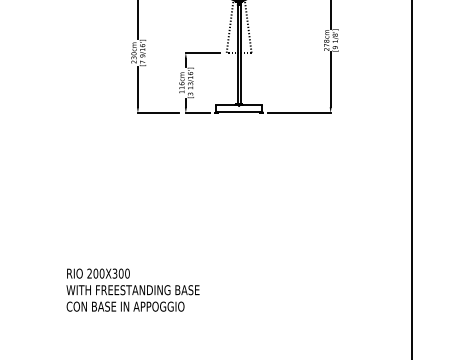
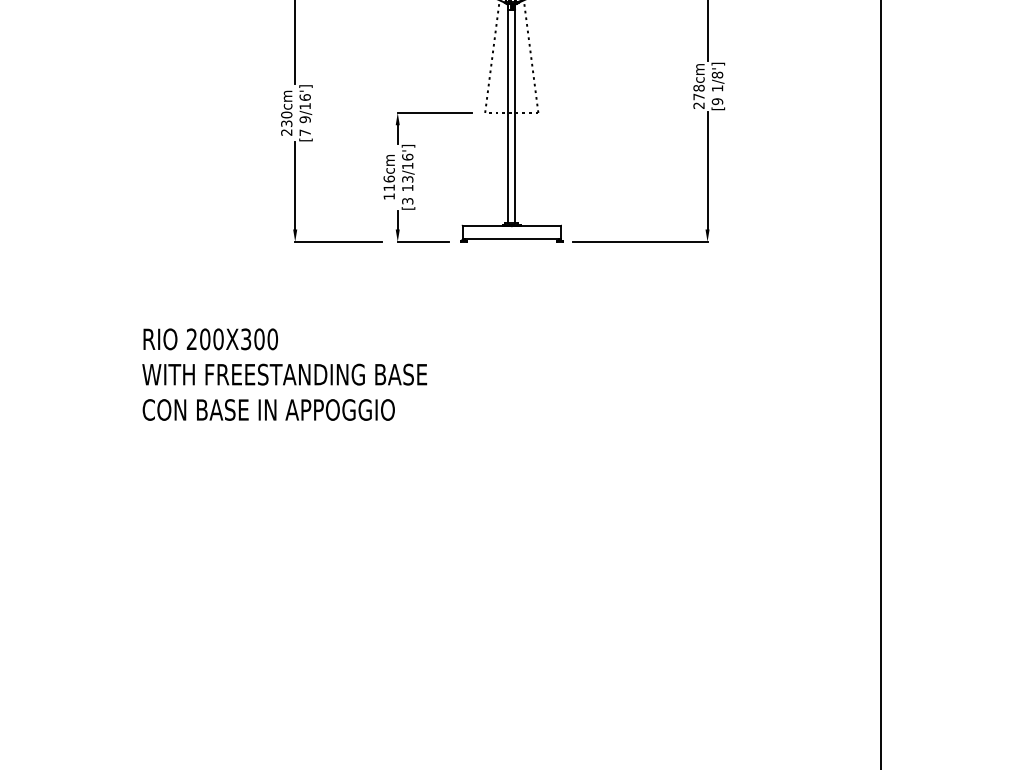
text: (132, 289) -> (283, 373), moved

